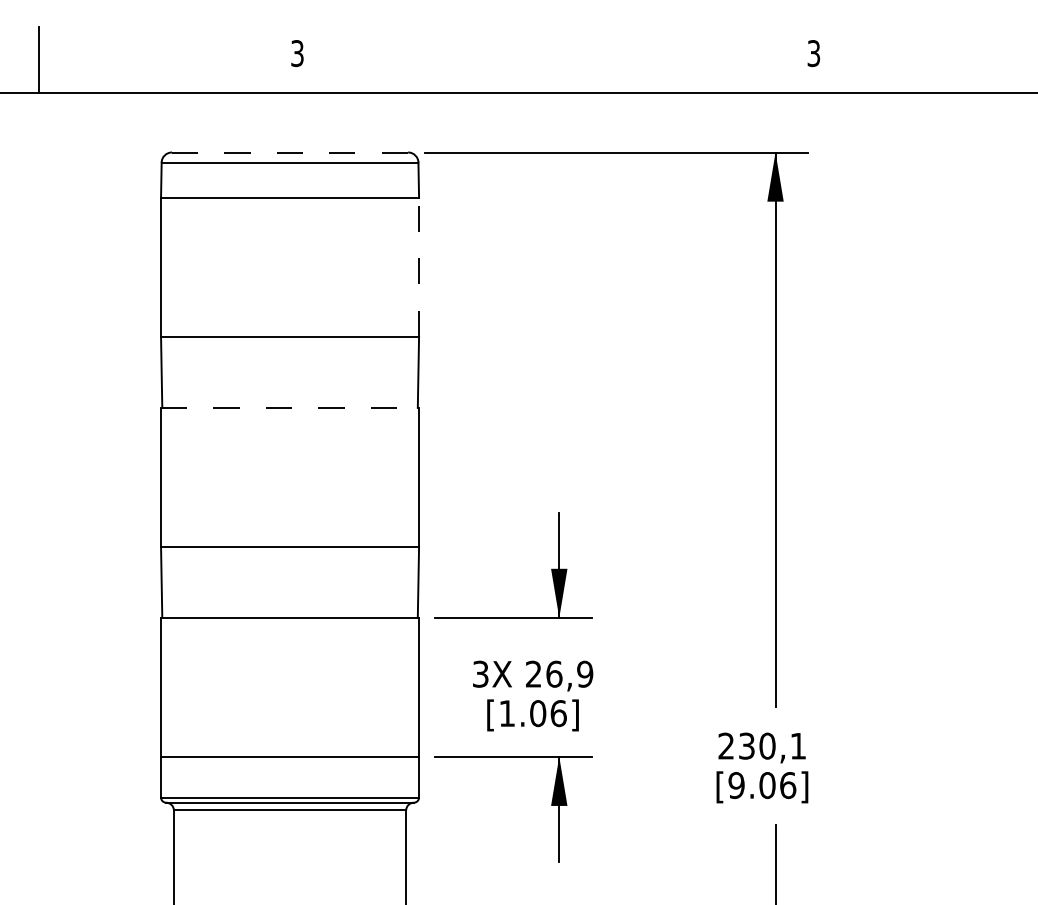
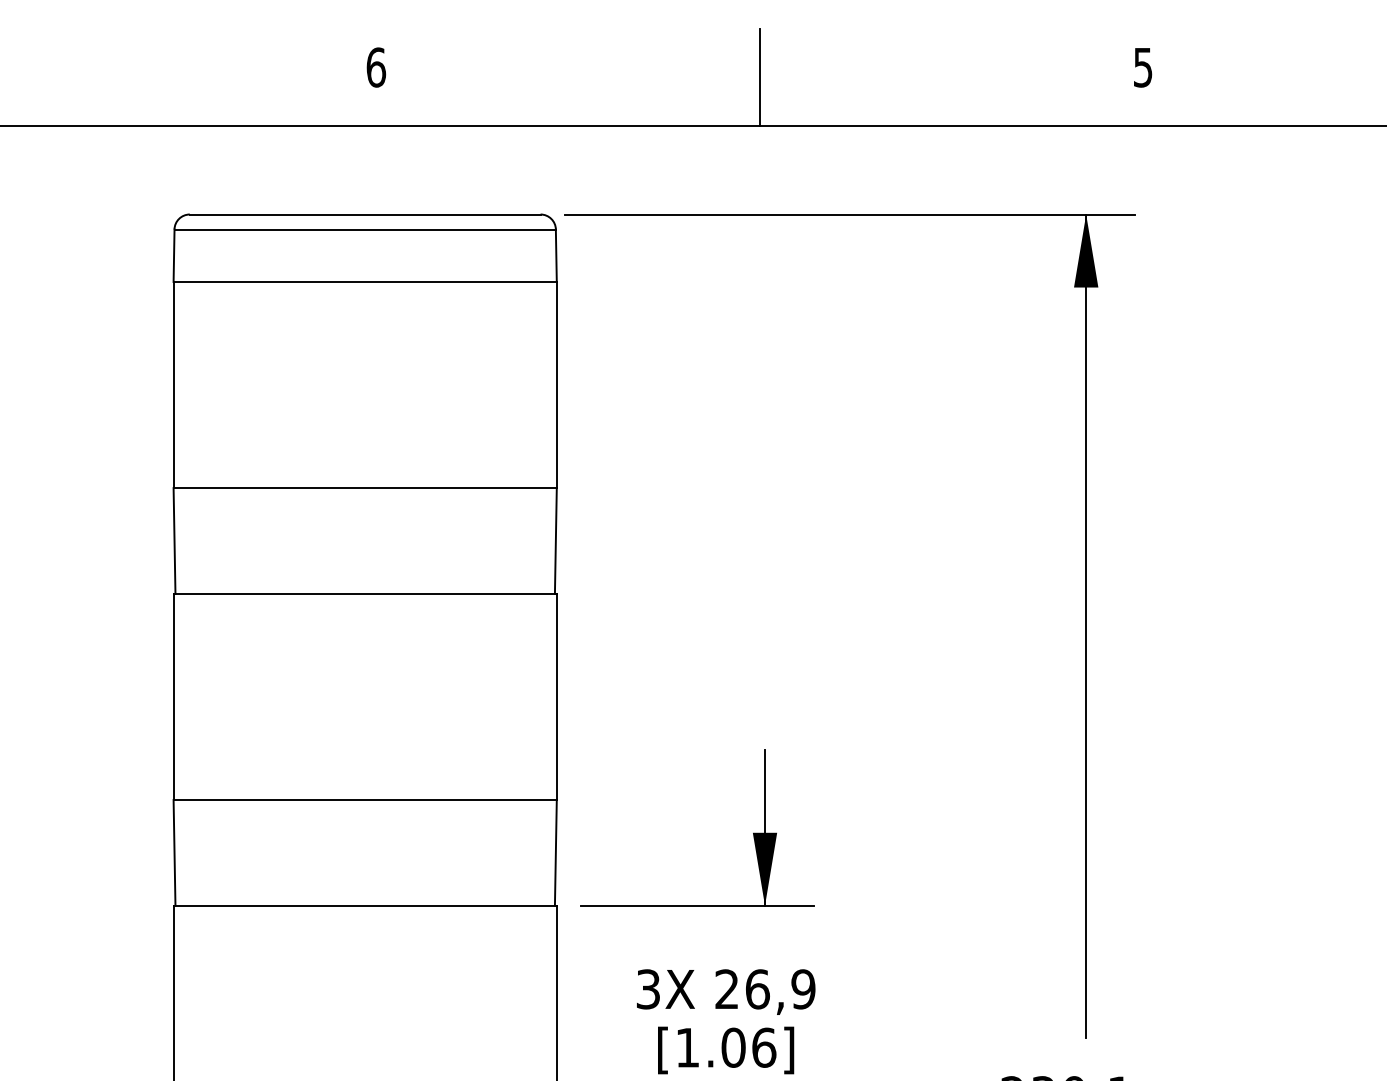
text: (297, 53) -> (376, 67), 3 -> 6
text: (814, 53) -> (1144, 67), 3 -> 5
line: (555, 59) -> (759, 76), added
line: (290, 152) -> (365, 214), dashed -> solid
line: (419, 266) -> (557, 383), dashed -> solid
line: (290, 407) -> (365, 593), dashed -> solid

